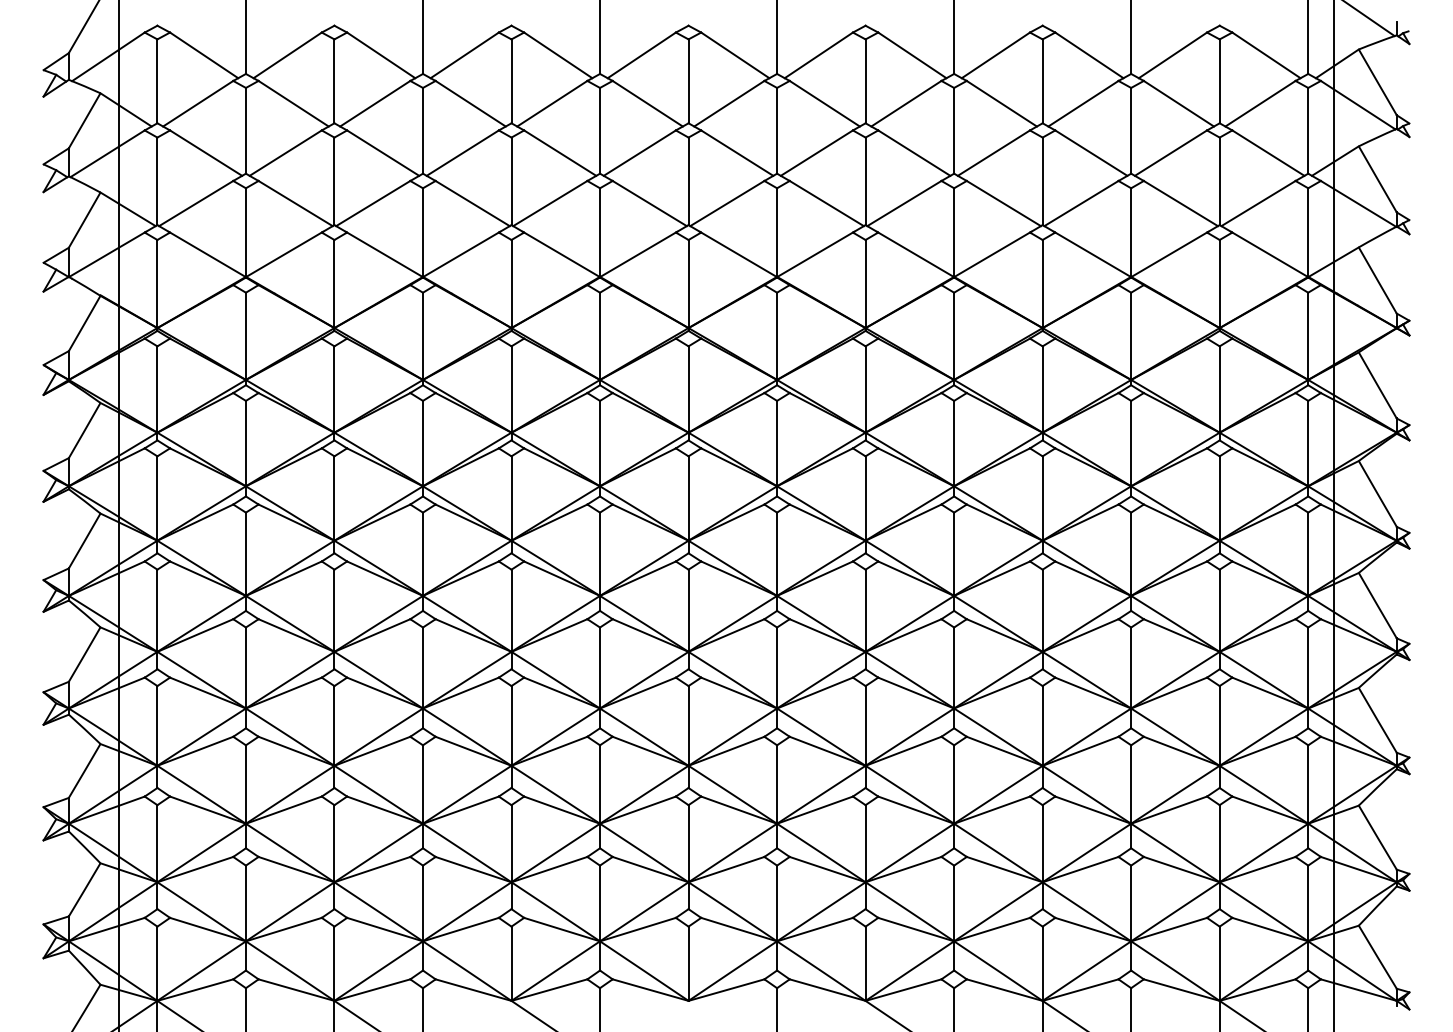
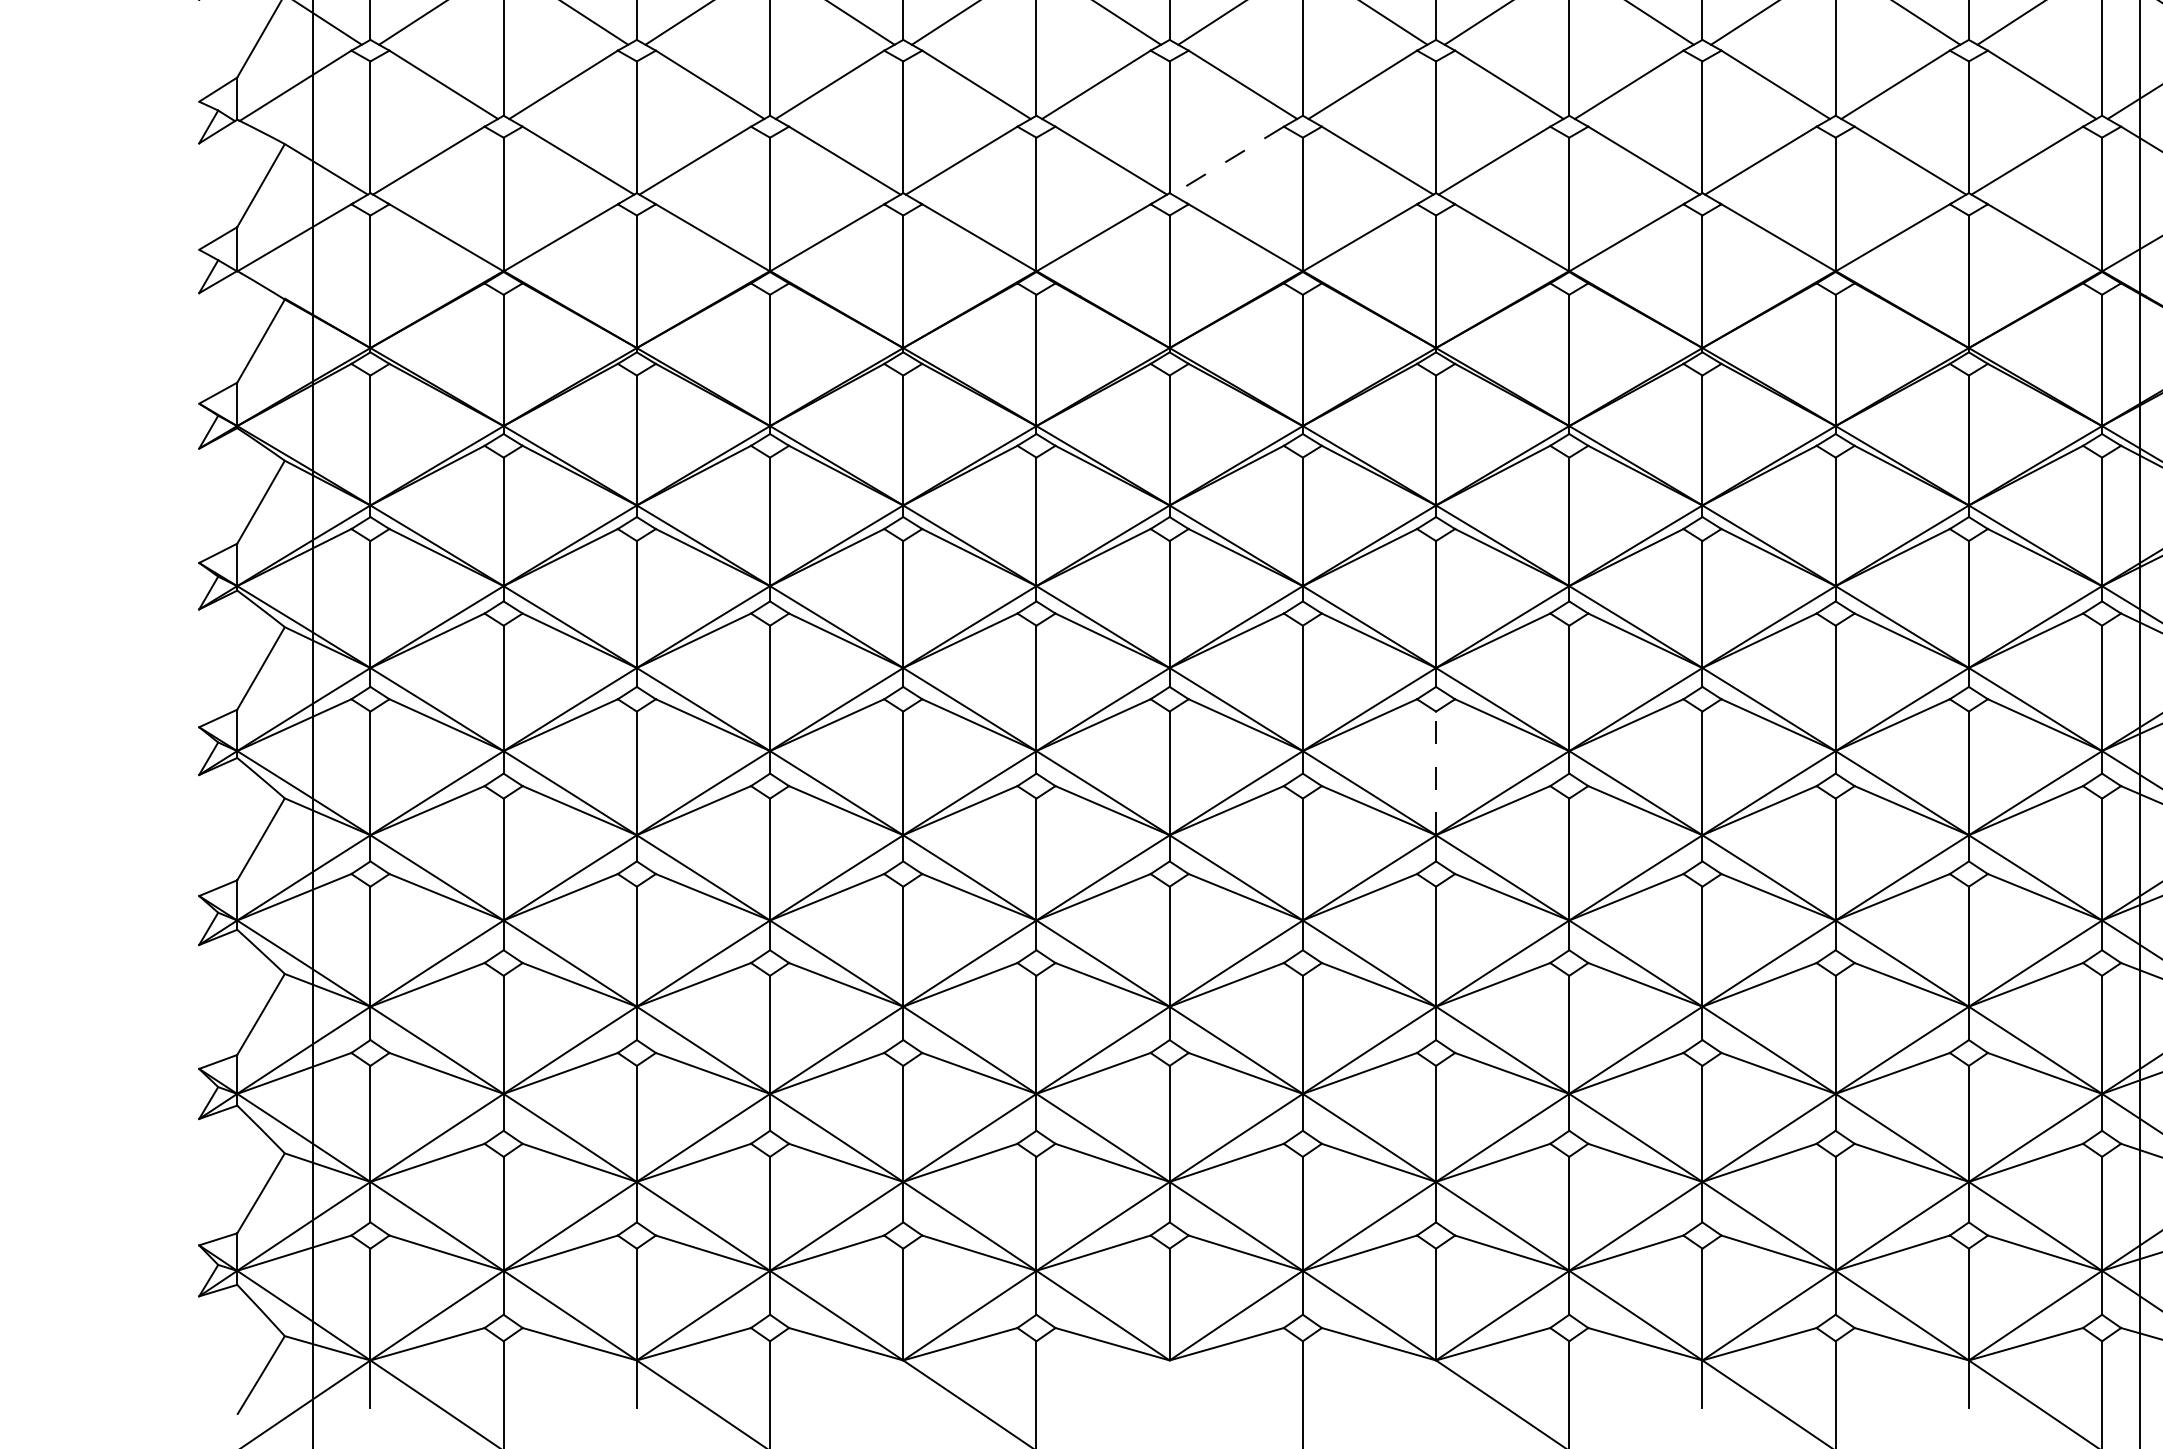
line: (726, 203) -> (1226, 160), solid -> dashed
line: (865, 610) -> (1435, 773), solid -> dashed

